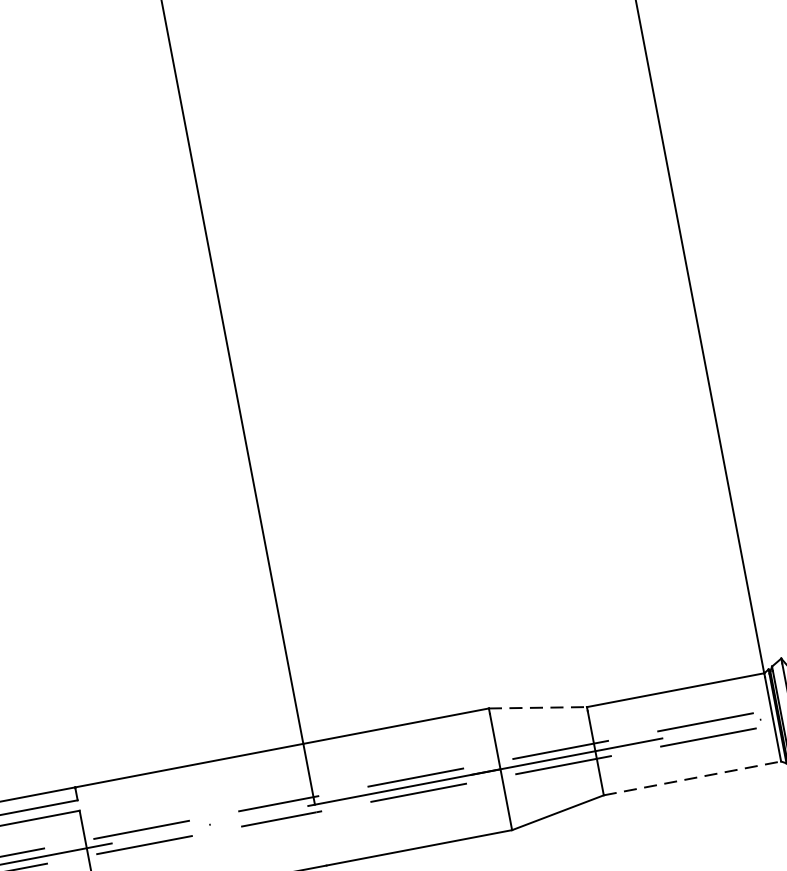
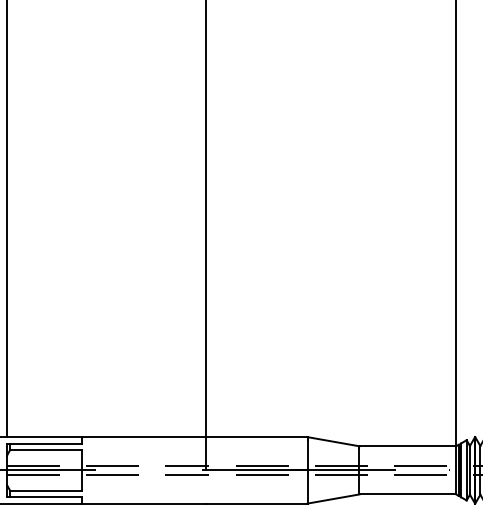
line: (539, 707) -> (334, 441), dashed -> solid
line: (693, 778) -> (408, 494), dashed -> solid

